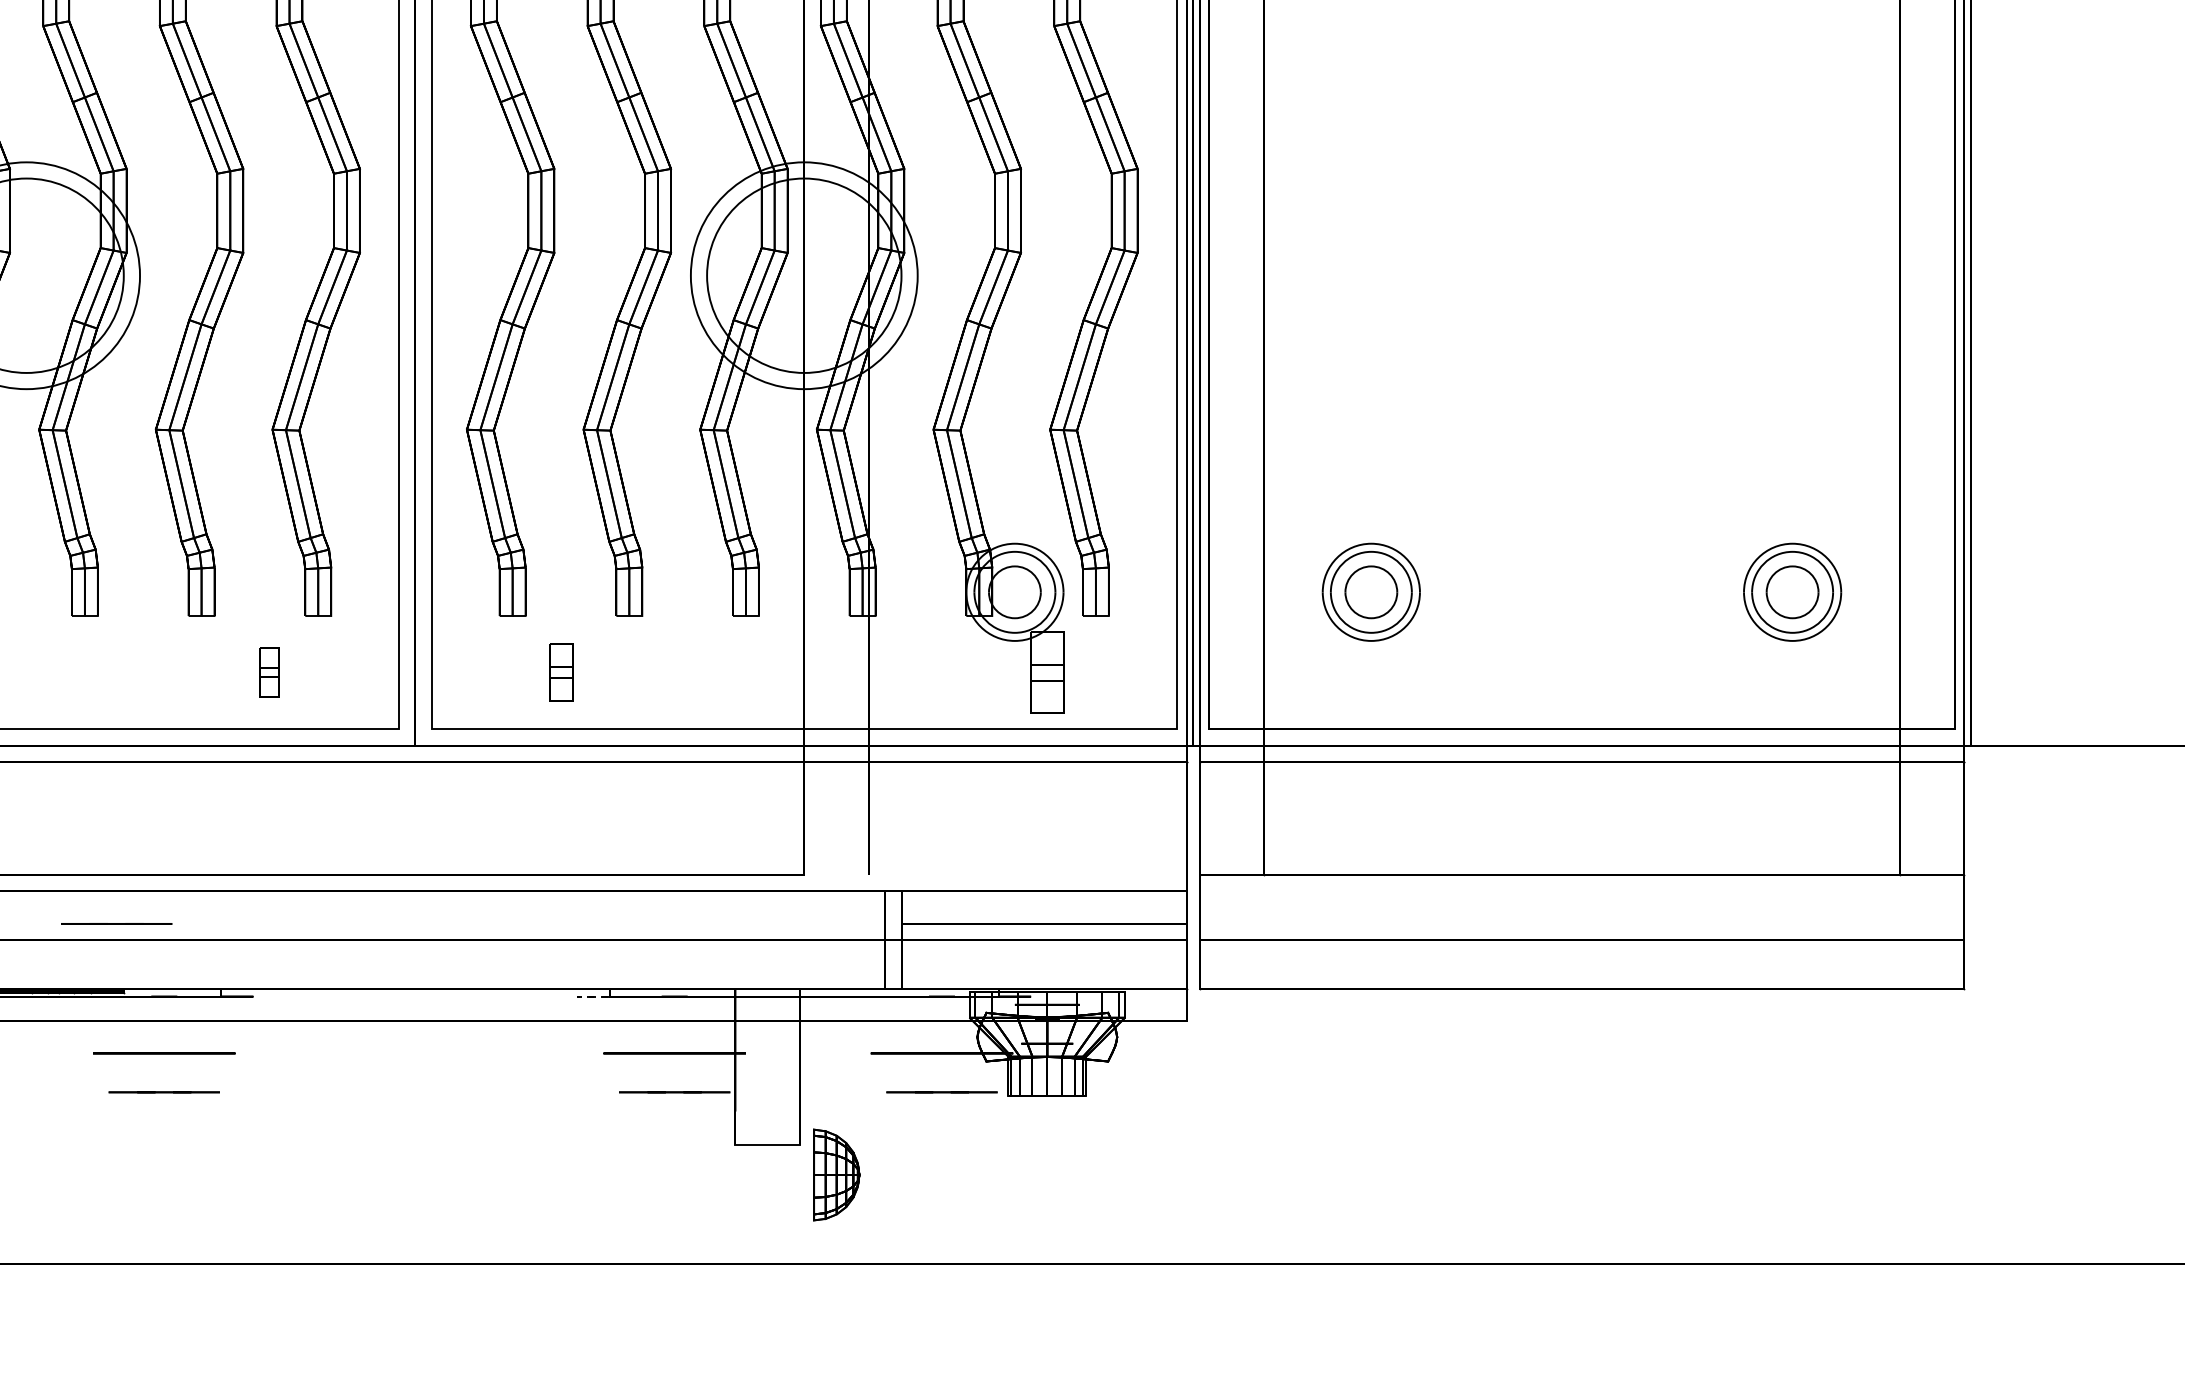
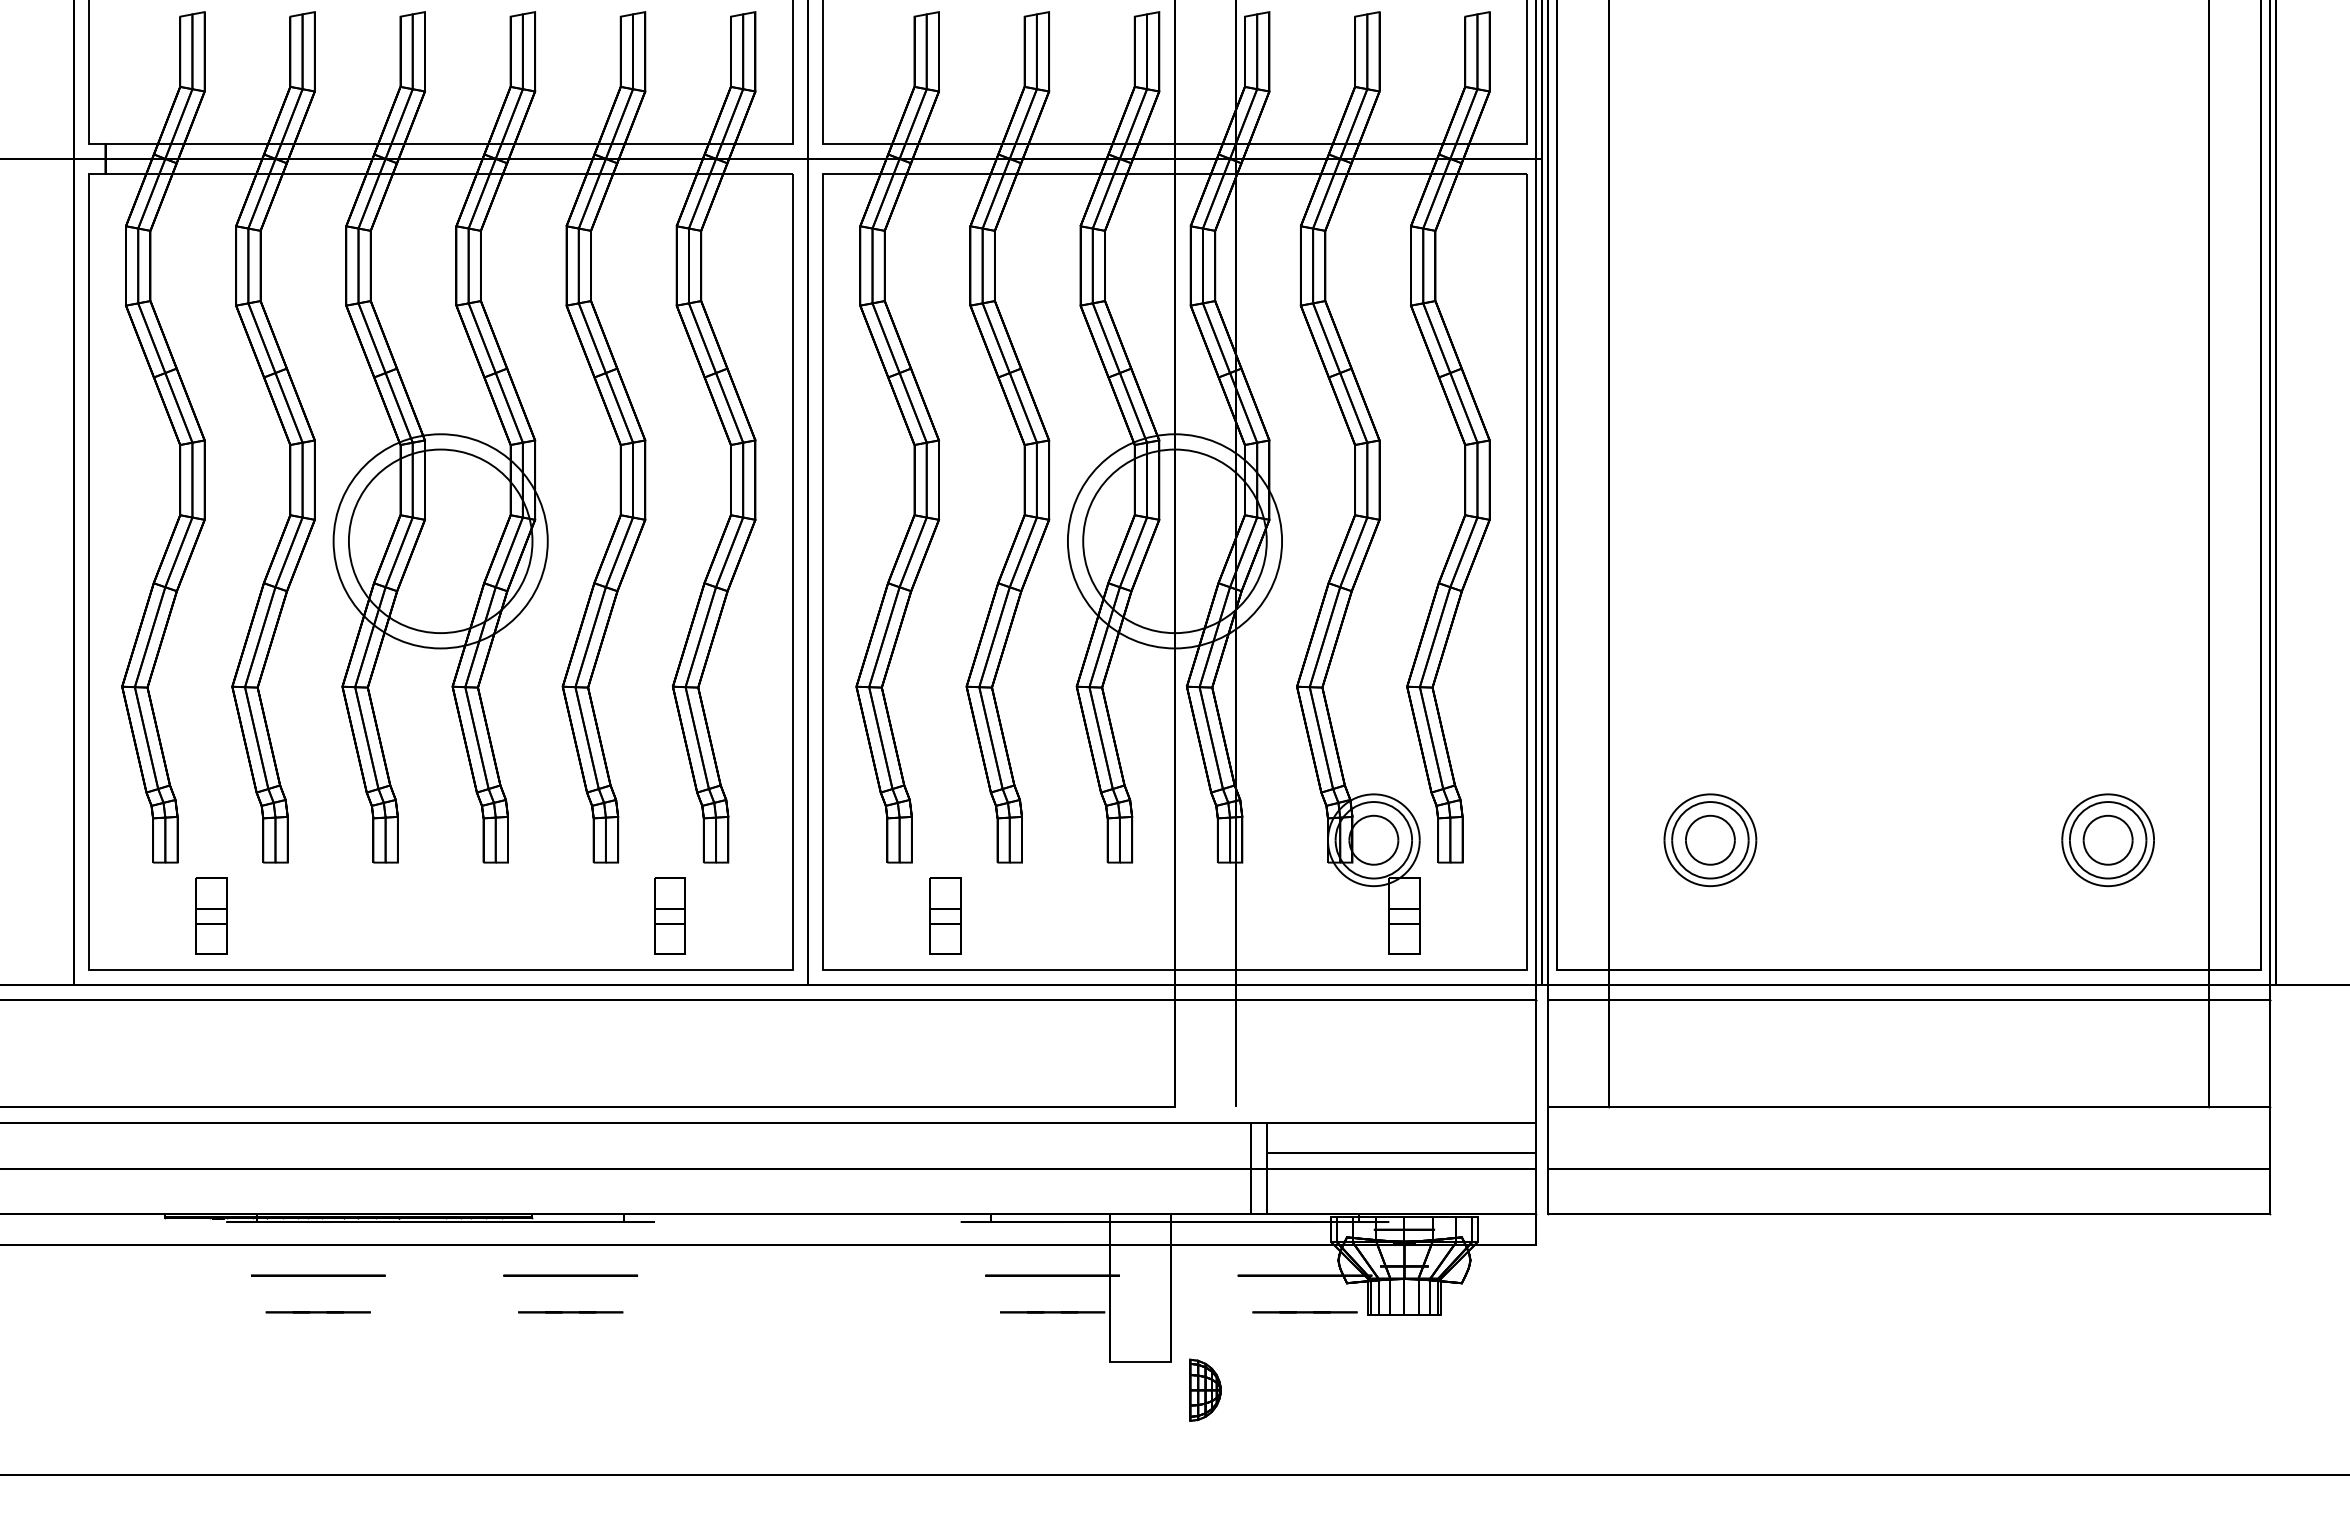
part: (268, 672) -> (669, 915), size x1.67
part: (561, 672) -> (945, 915), size x1.43
line: (116, 924) -> (525, 1153), removed
arc: (577, 997) -> (960, 1222), dashed -> solid
part: (836, 1174) -> (1205, 1389), size x0.71

